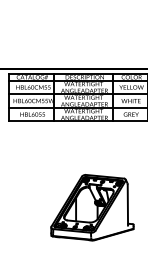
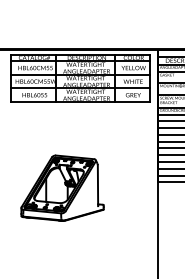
part: (92, 206) -> (62, 187), moved

